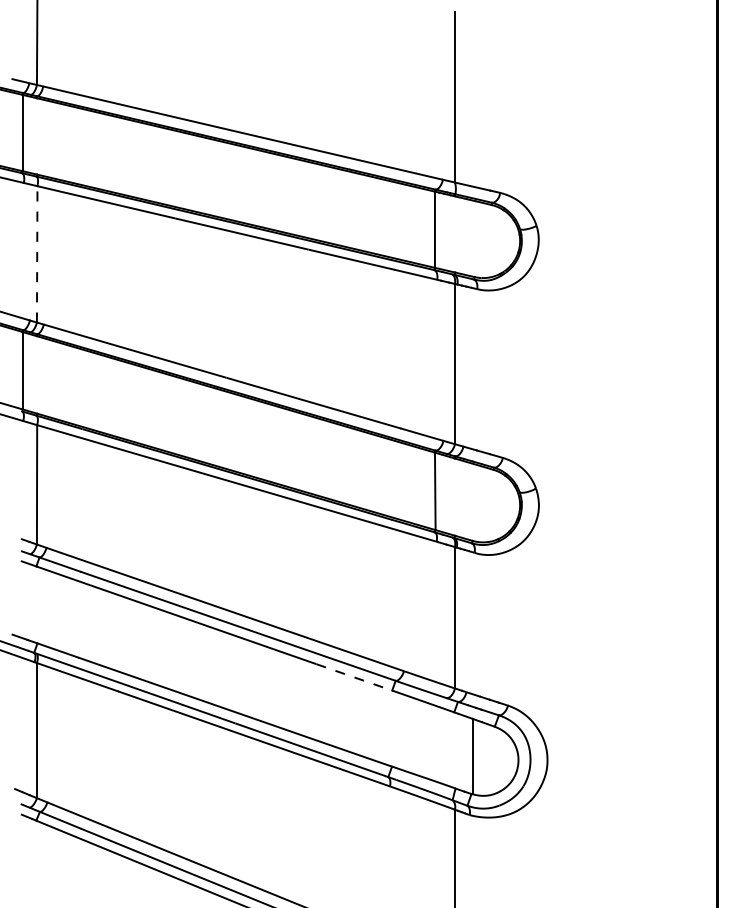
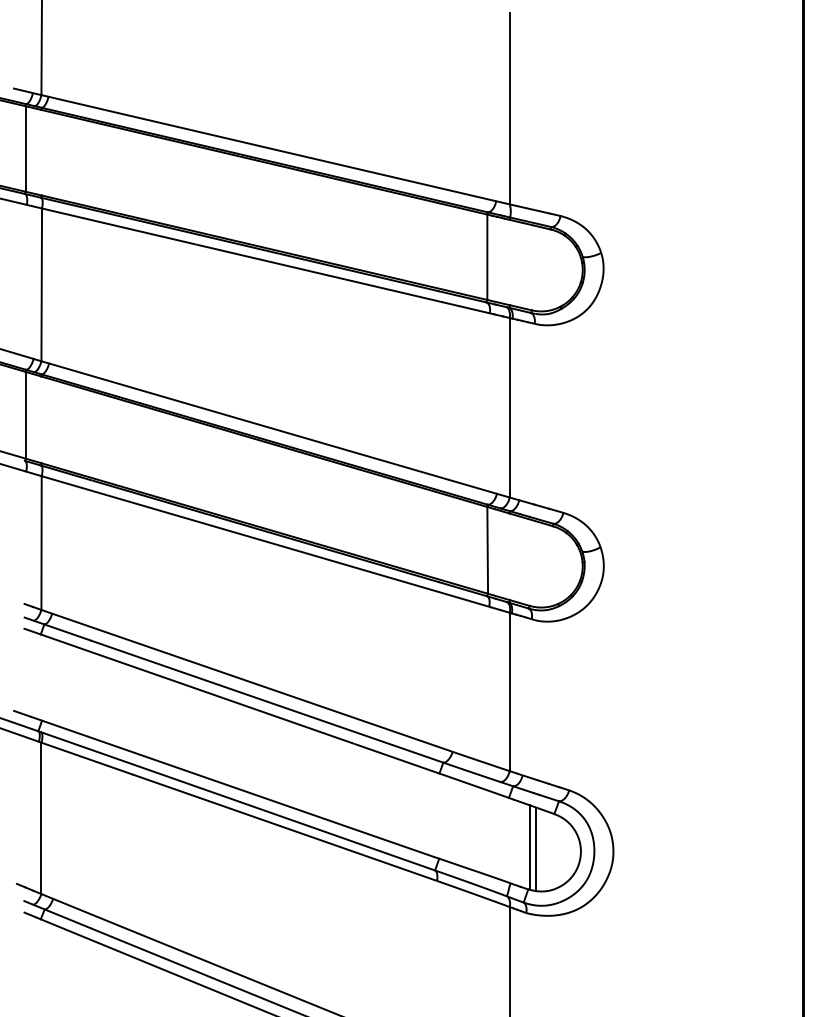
line: (37, 253) -> (42, 283), dashed -> solid
line: (354, 677) -> (397, 758), dashed -> solid
line: (478, 756) -> (536, 847), added

